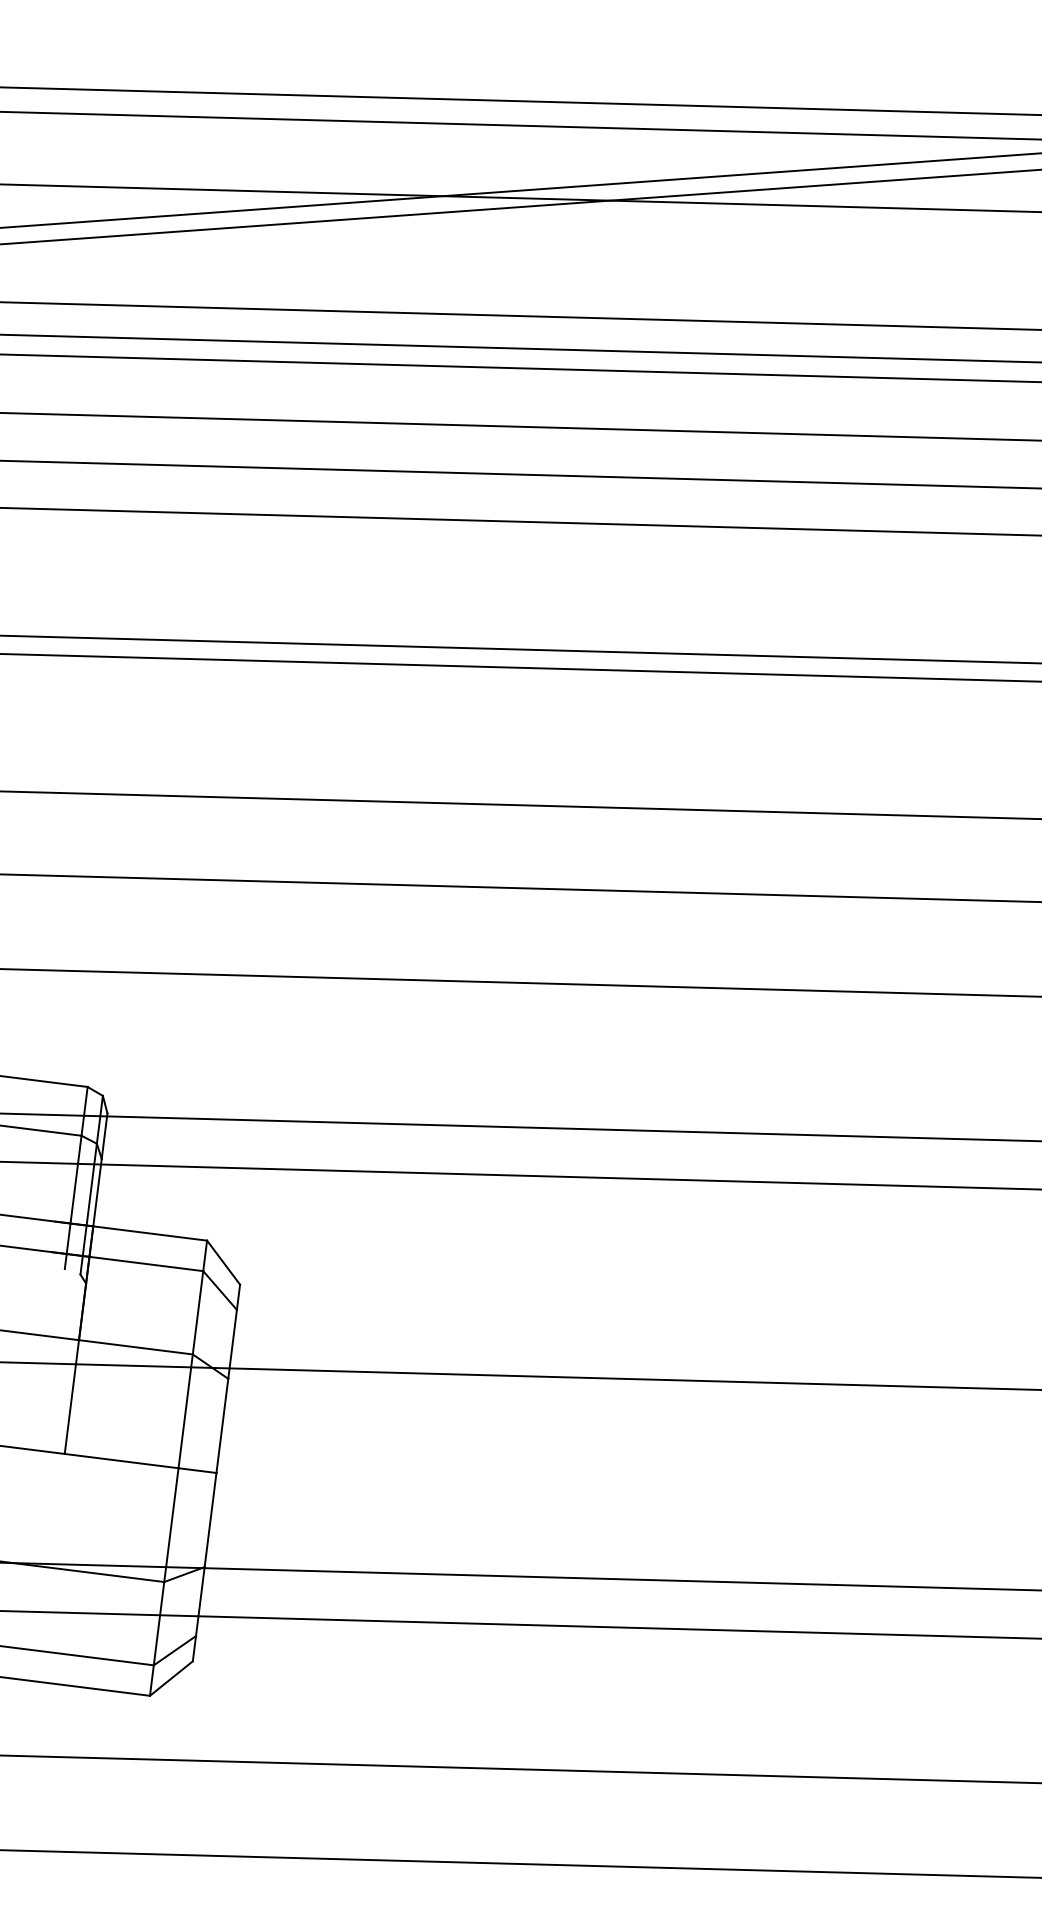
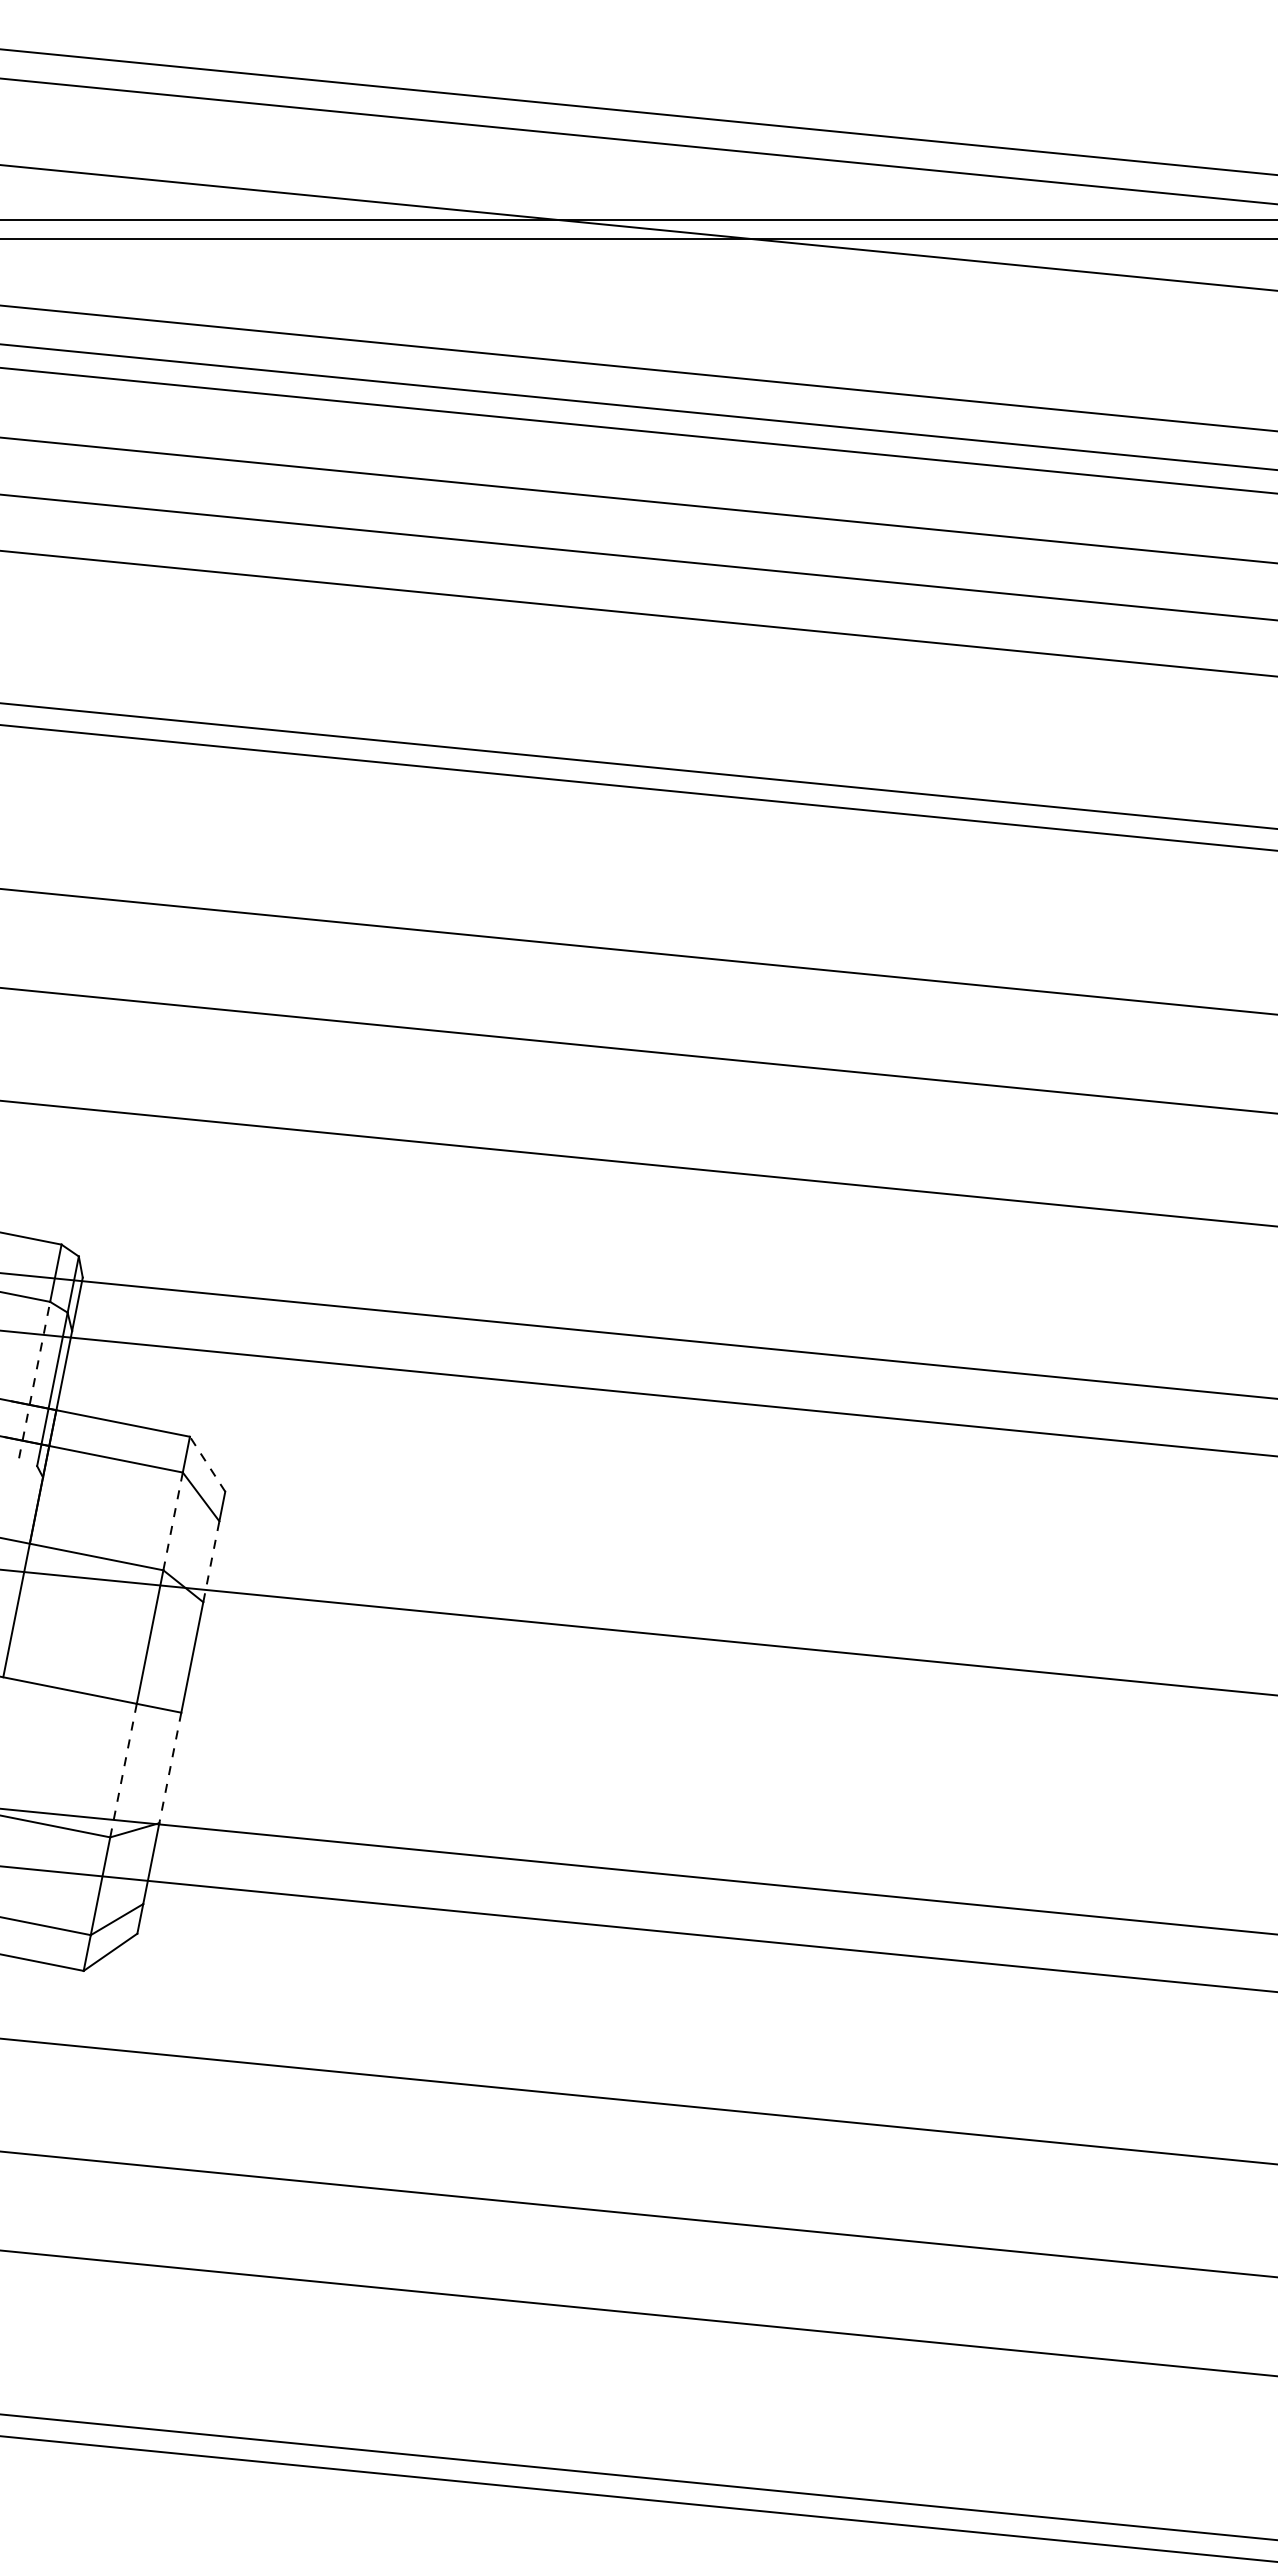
line: (73, 1202) -> (34, 1380), solid -> dashed
line: (223, 1262) -> (207, 1464), solid -> dashed
line: (198, 1312) -> (173, 1521), solid -> dashed
line: (232, 1344) -> (211, 1561), solid -> dashed
line: (210, 1520) -> (170, 1768), solid -> dashed
line: (171, 1525) -> (123, 1770), solid -> dashed

